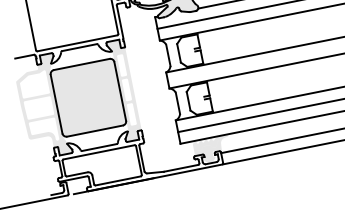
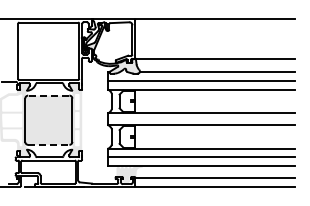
line: (81, 64) -> (48, 95), solid -> dashed
line: (94, 130) -> (48, 144), solid -> dashed

